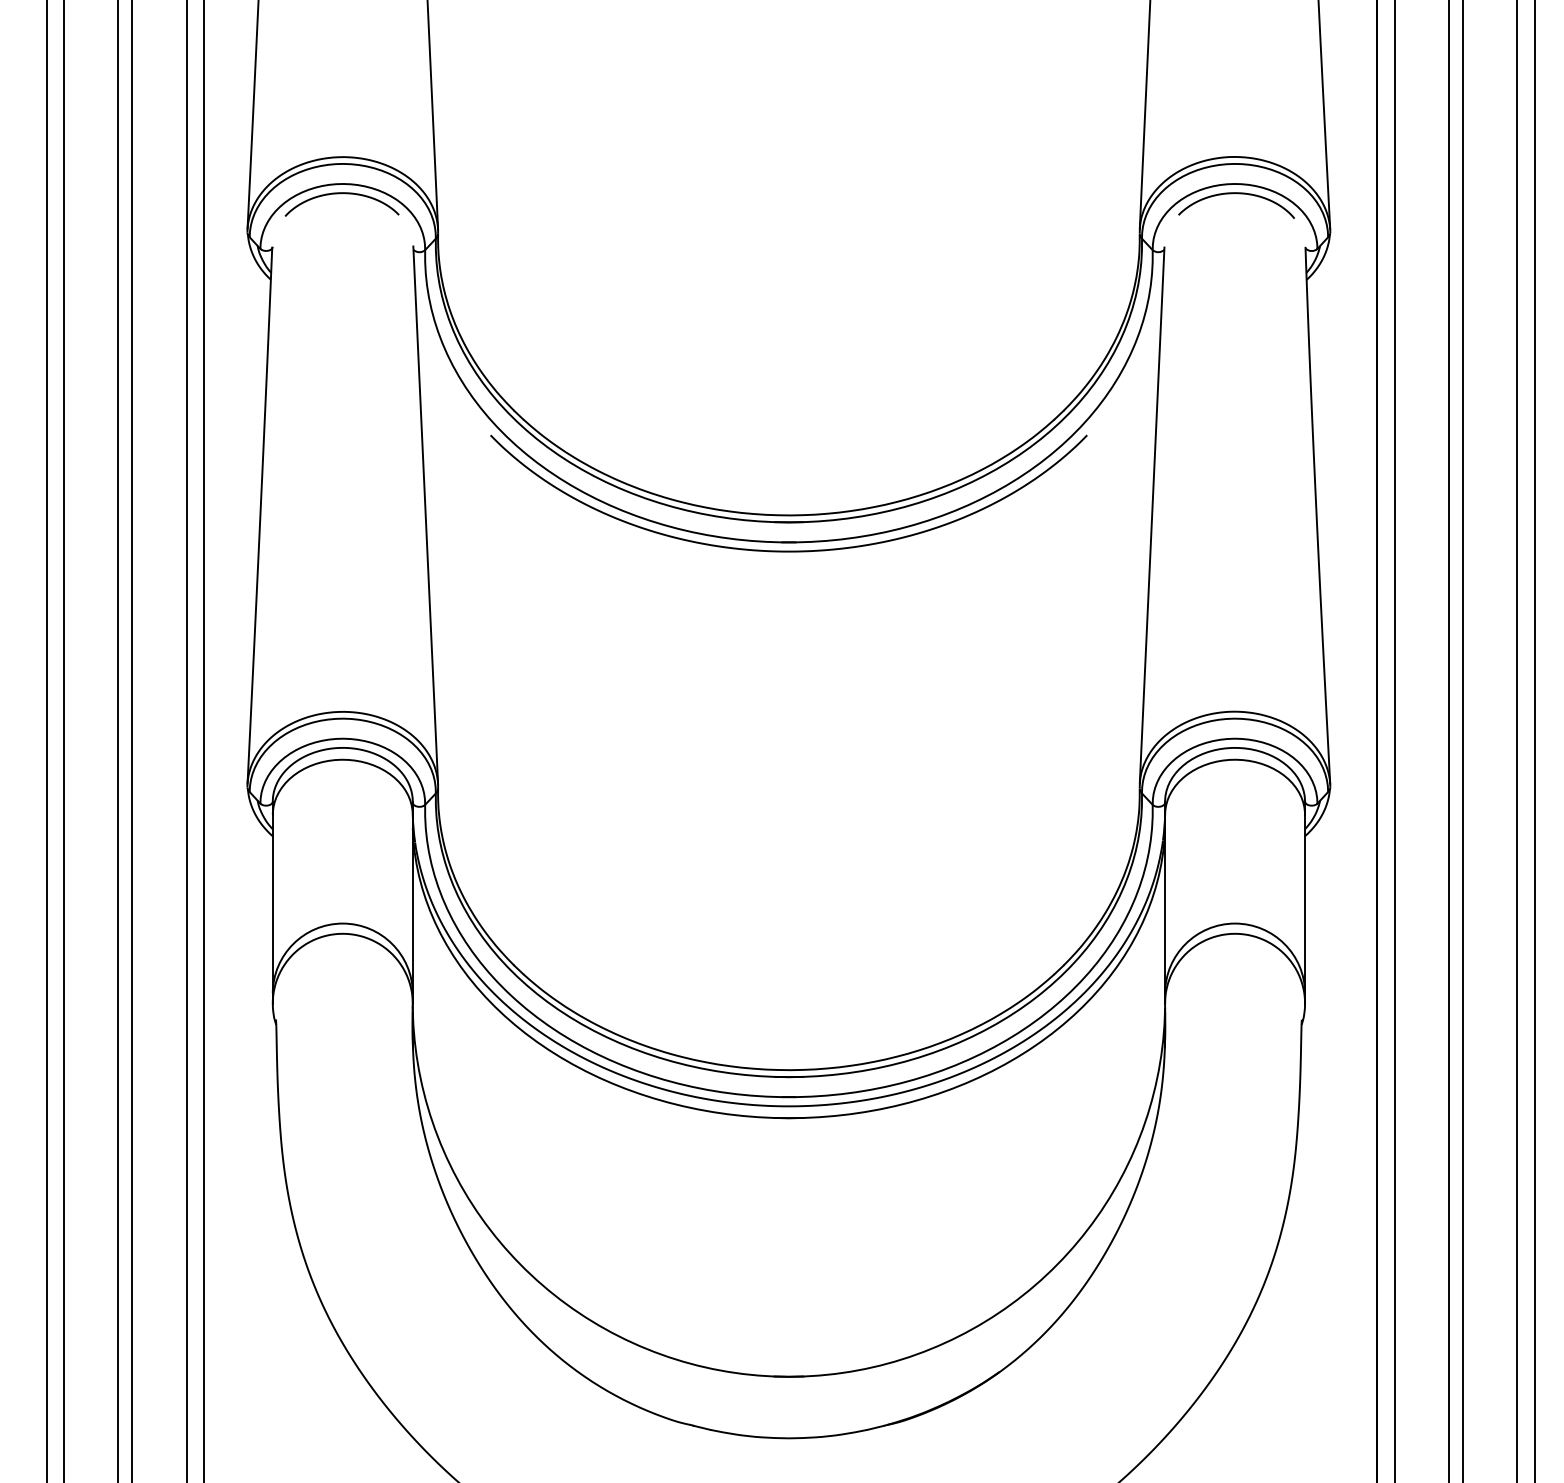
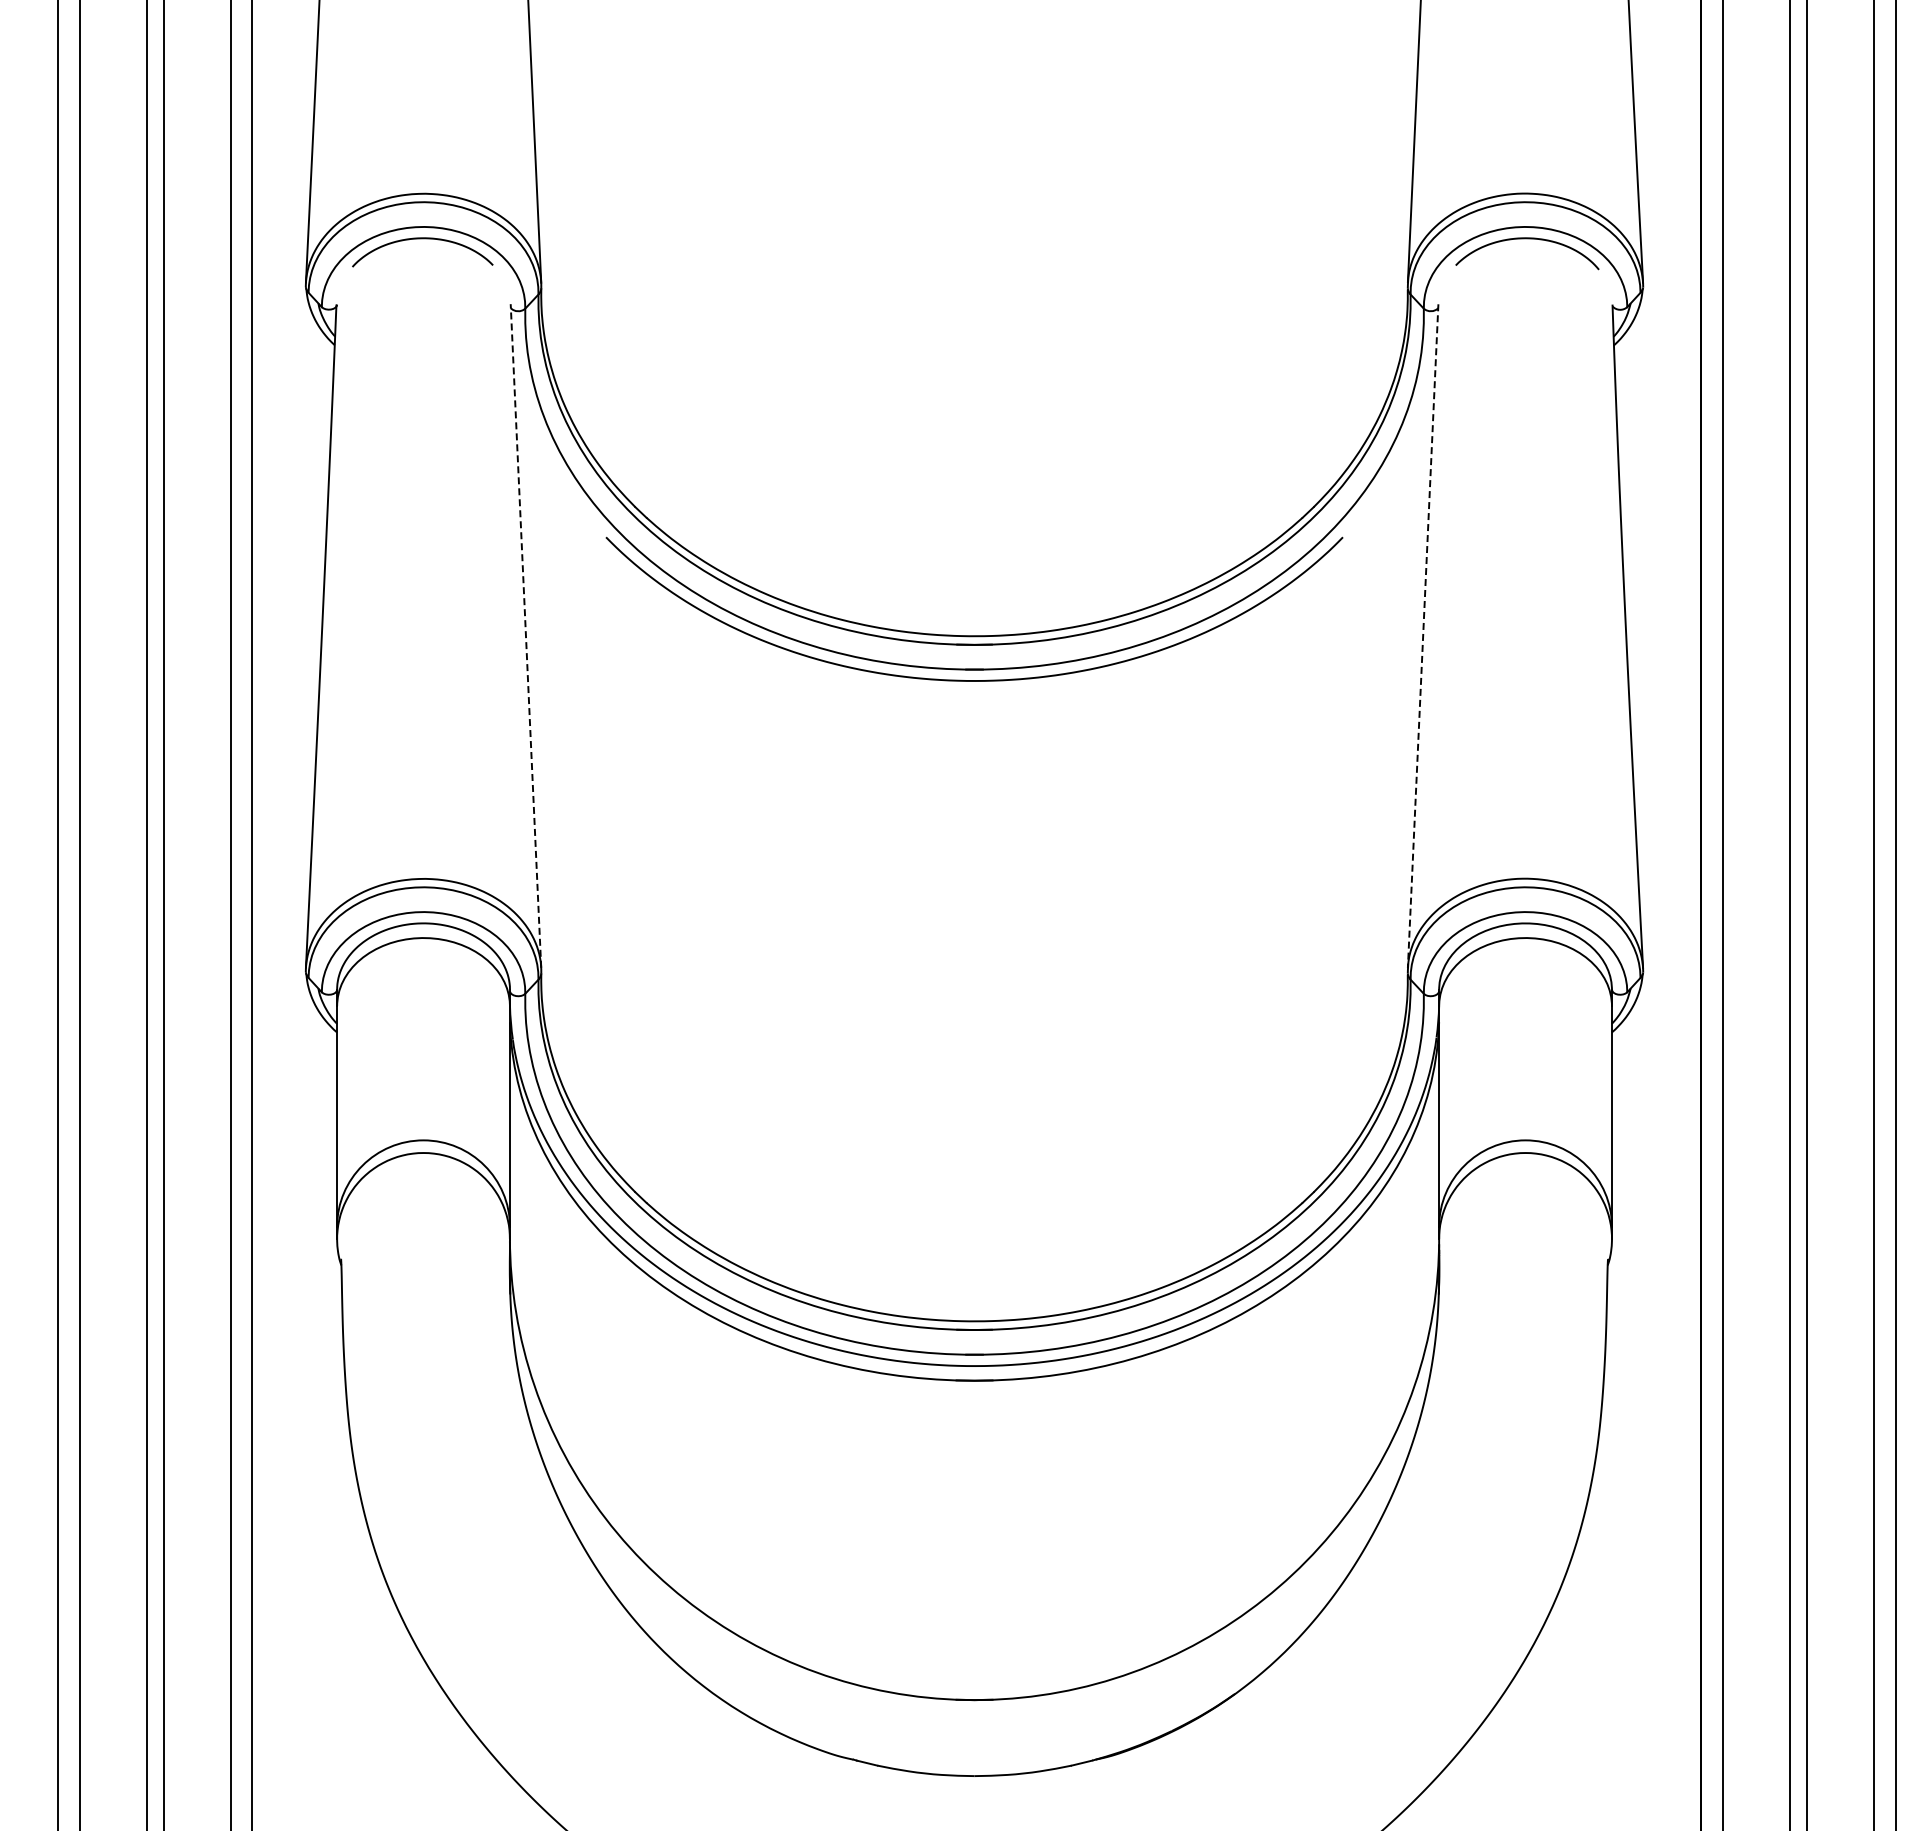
line: (425, 514) -> (525, 635), solid -> dashed
line: (1152, 514) -> (1423, 635), solid -> dashed

